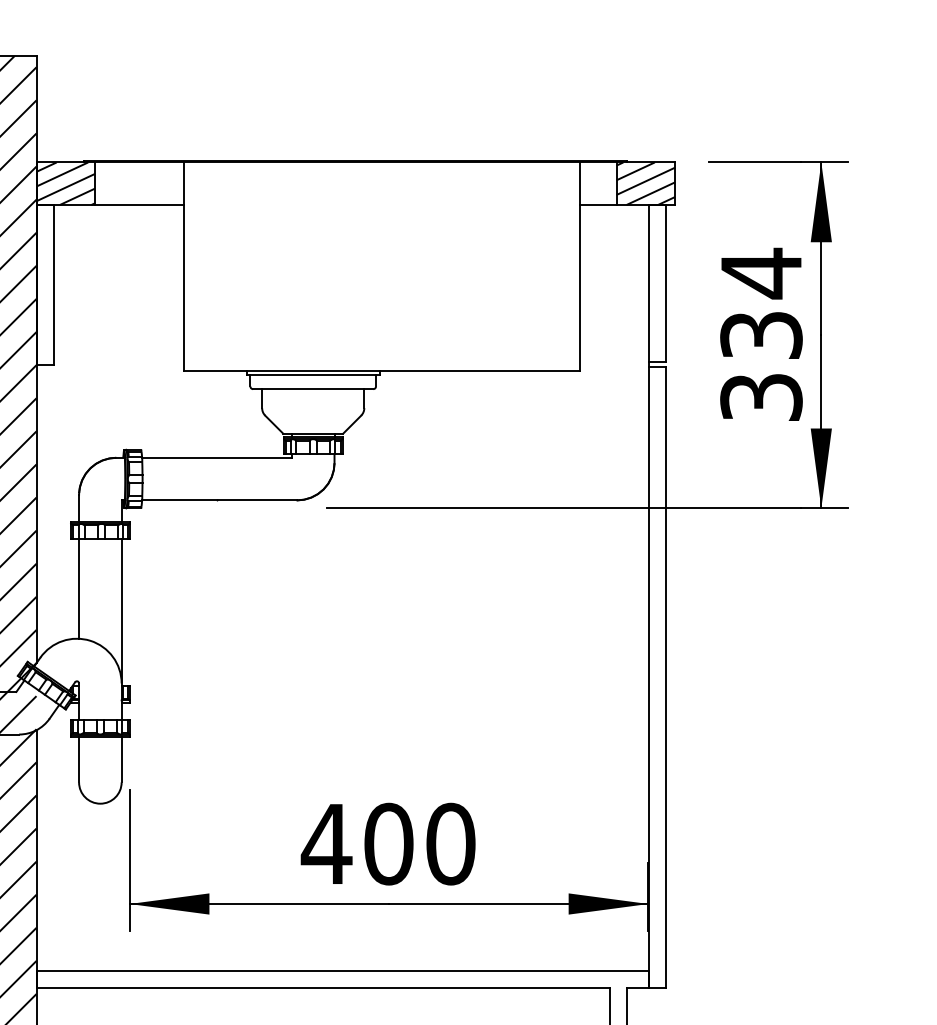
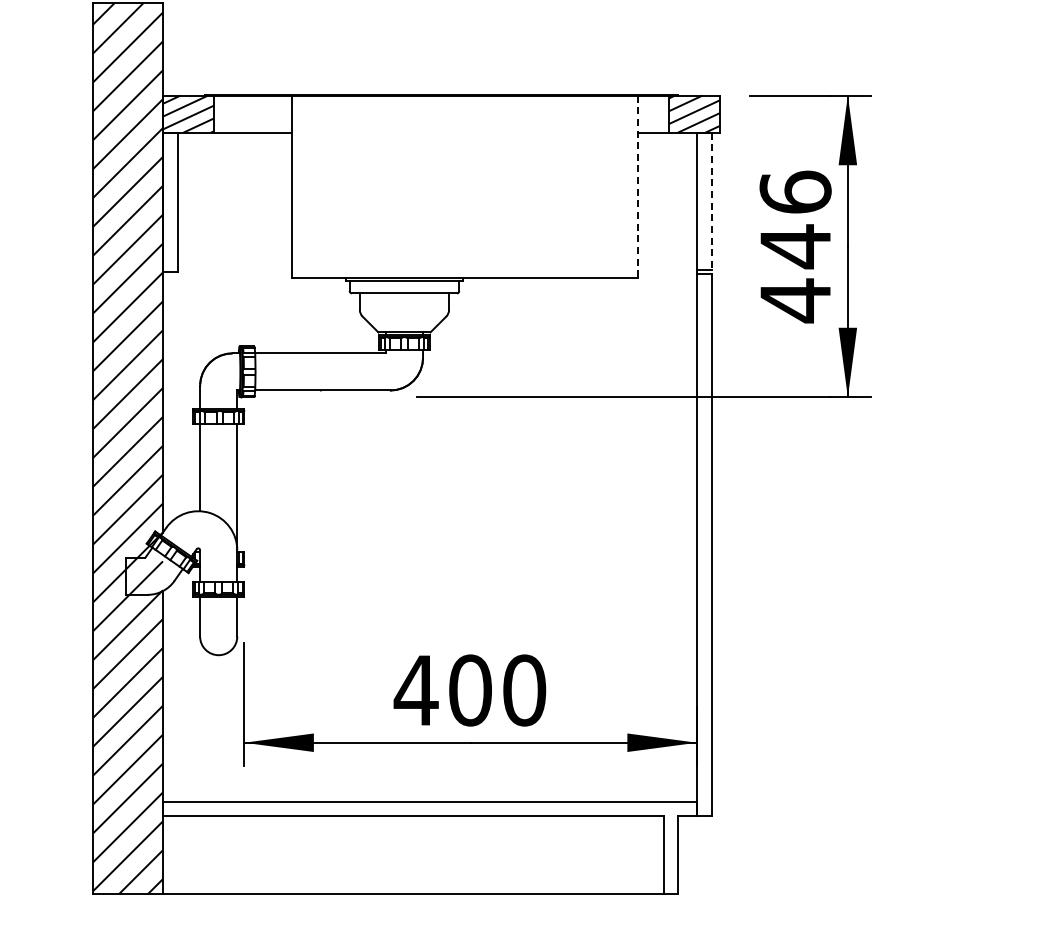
line: (580, 267) -> (637, 187), solid -> dashed
line: (665, 283) -> (711, 201), solid -> dashed
text: (761, 335) -> (795, 246), 334 -> 446

